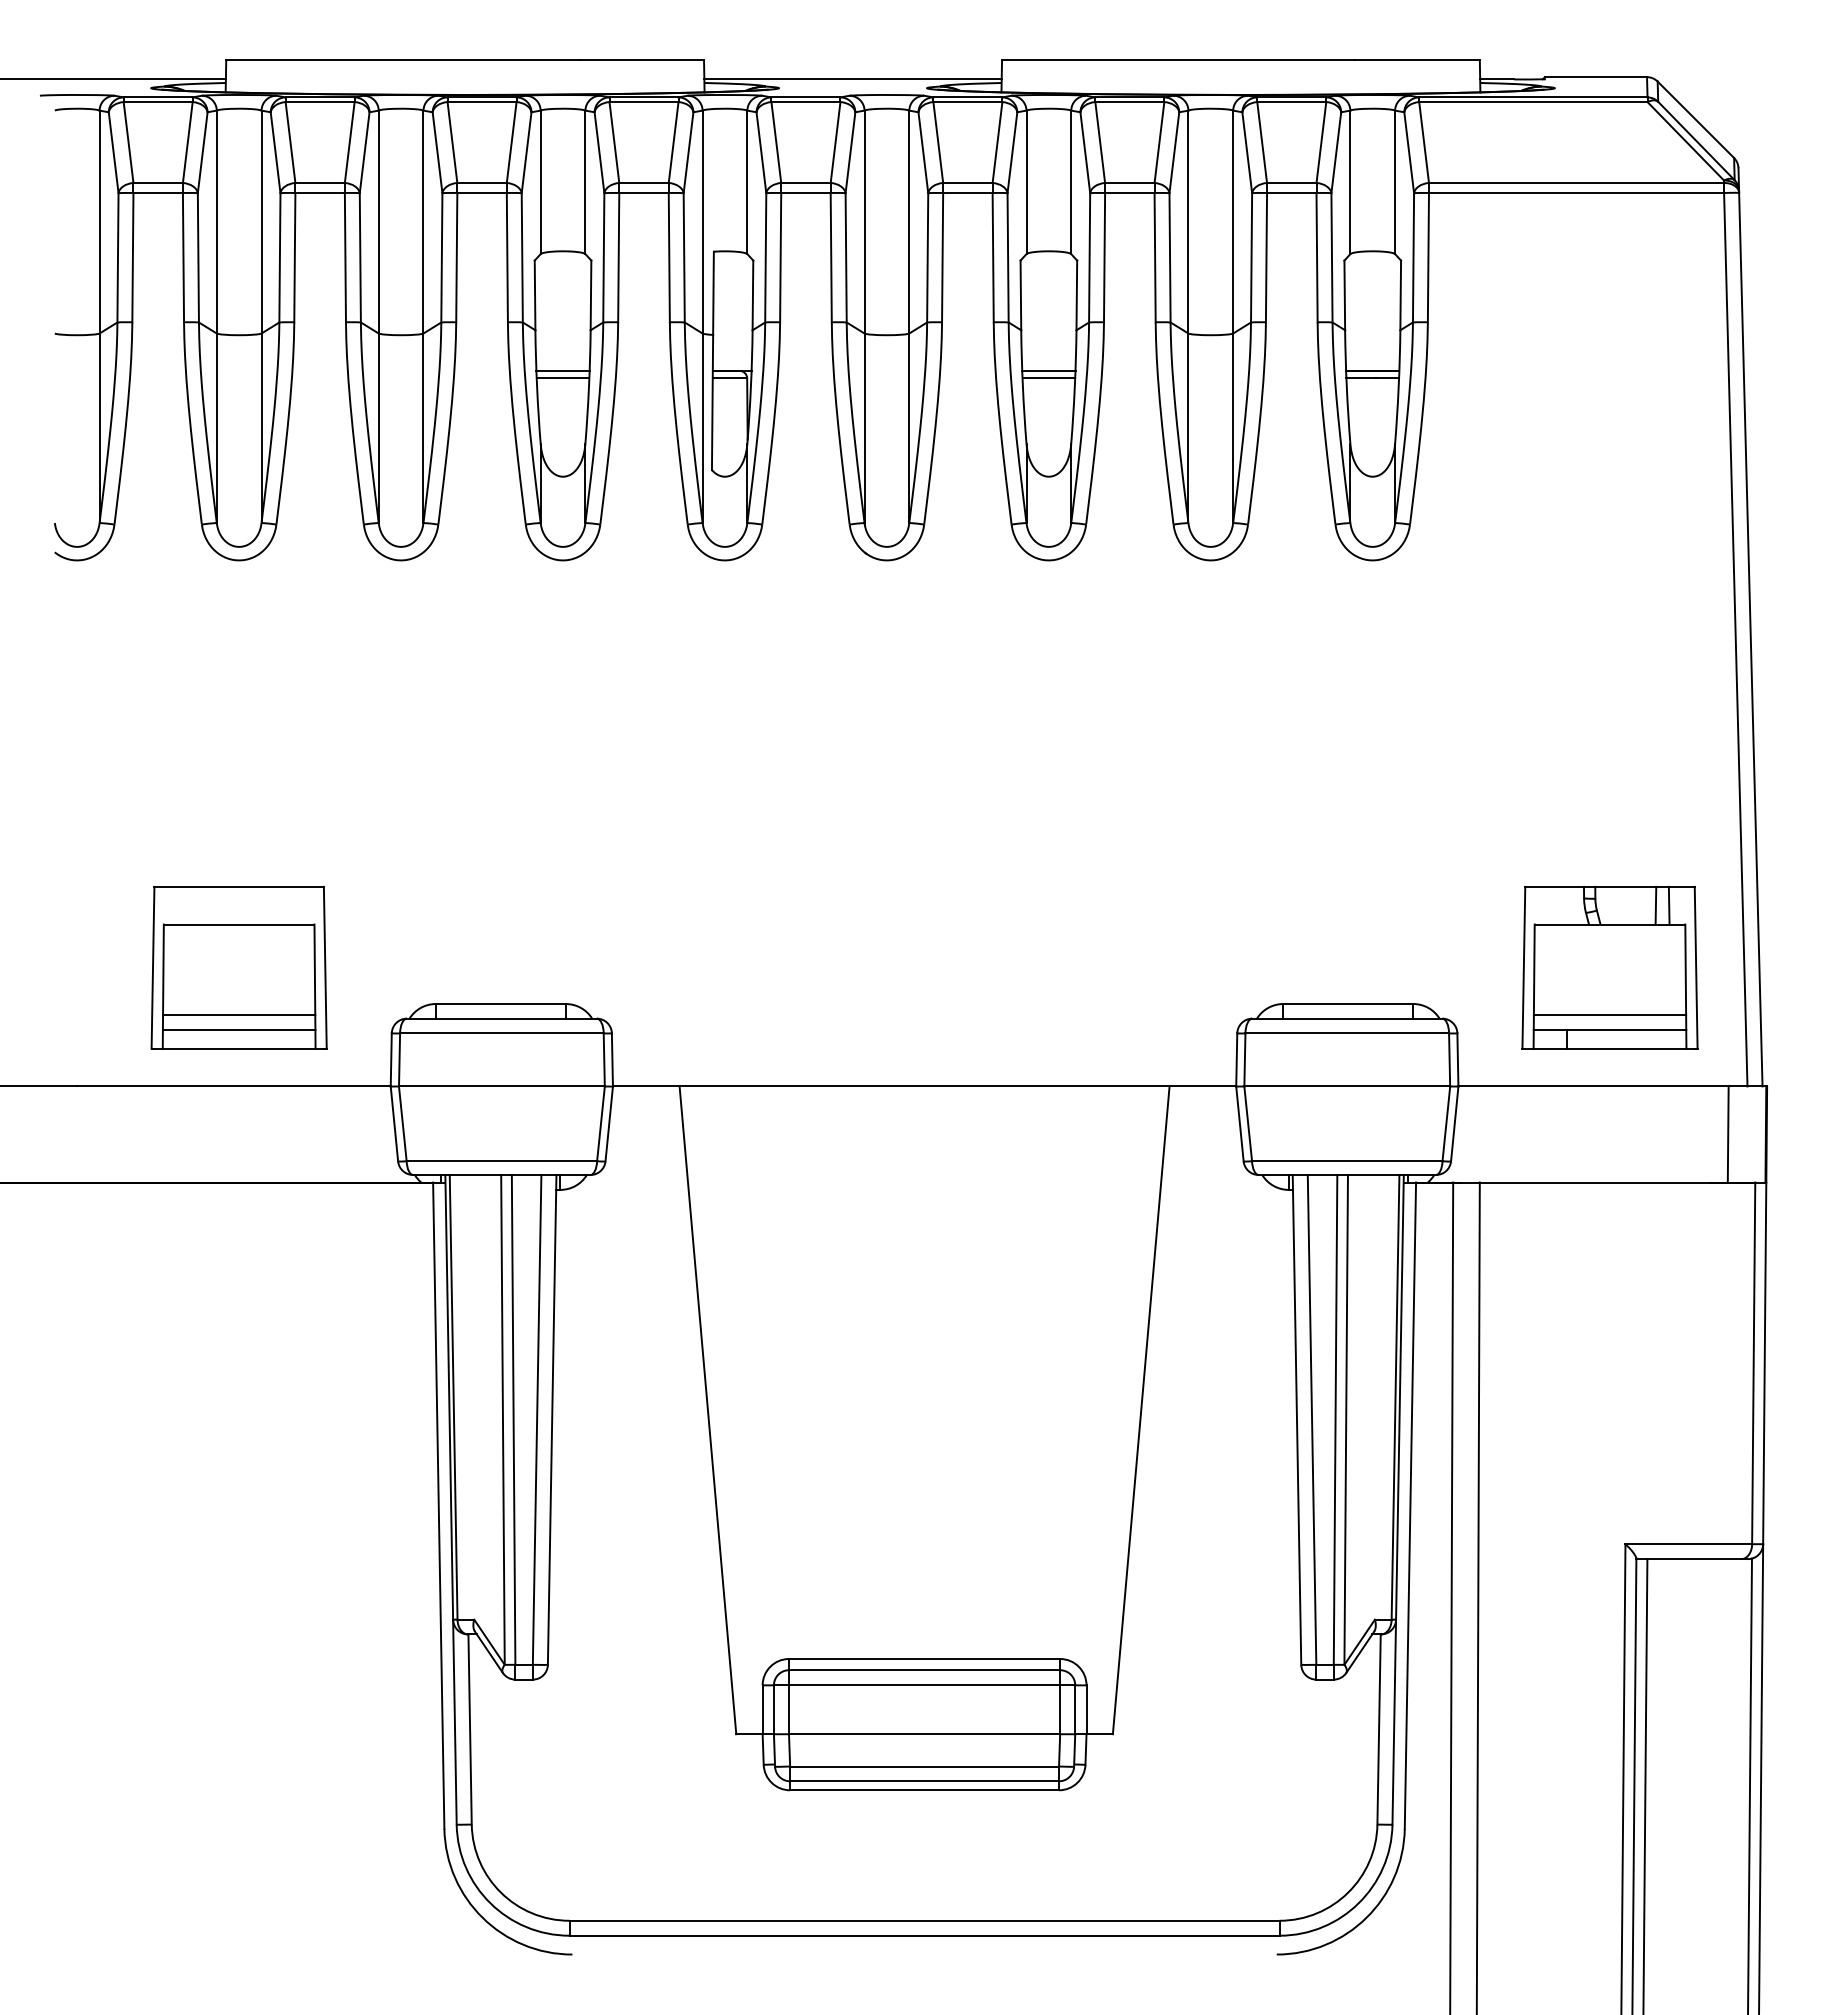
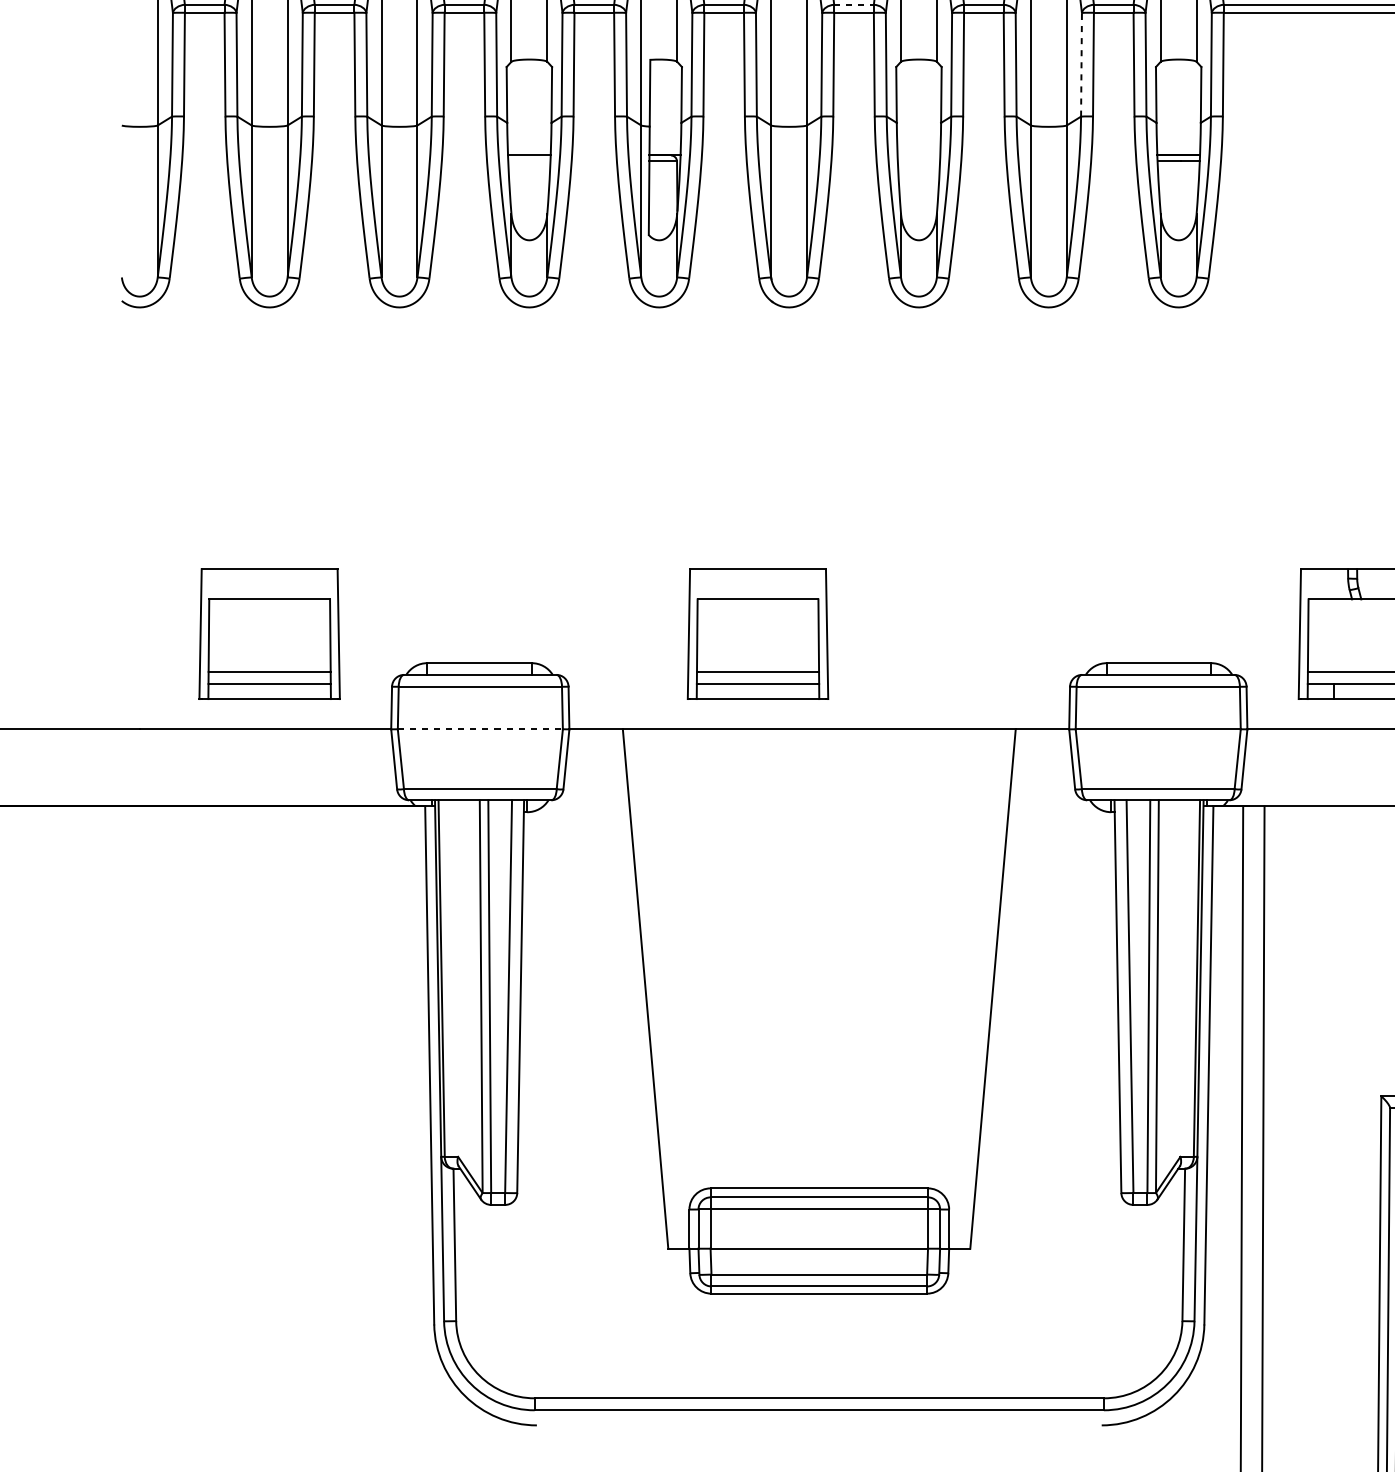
line: (967, 183) -> (853, 5), solid -> dashed
line: (1251, 257) -> (1081, 64), solid -> dashed
line: (1048, 370) -> (918, 155), removed
line: (562, 378) -> (528, 161), removed
line: (1048, 378) -> (918, 161), removed
part: (847, 967) -> (757, 633), added
line: (501, 1086) -> (480, 729), solid -> dashed

